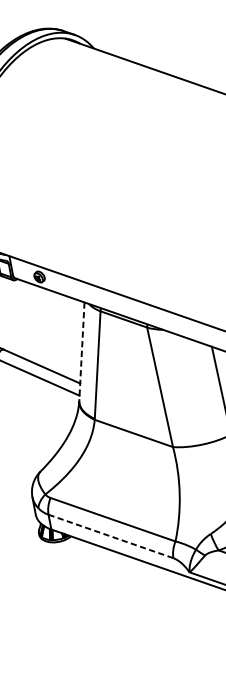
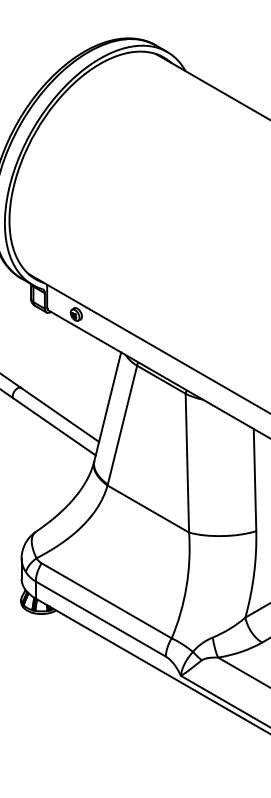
line: (81, 351) -> (107, 406), dashed -> solid
line: (111, 536) -> (101, 619), dashed -> solid

